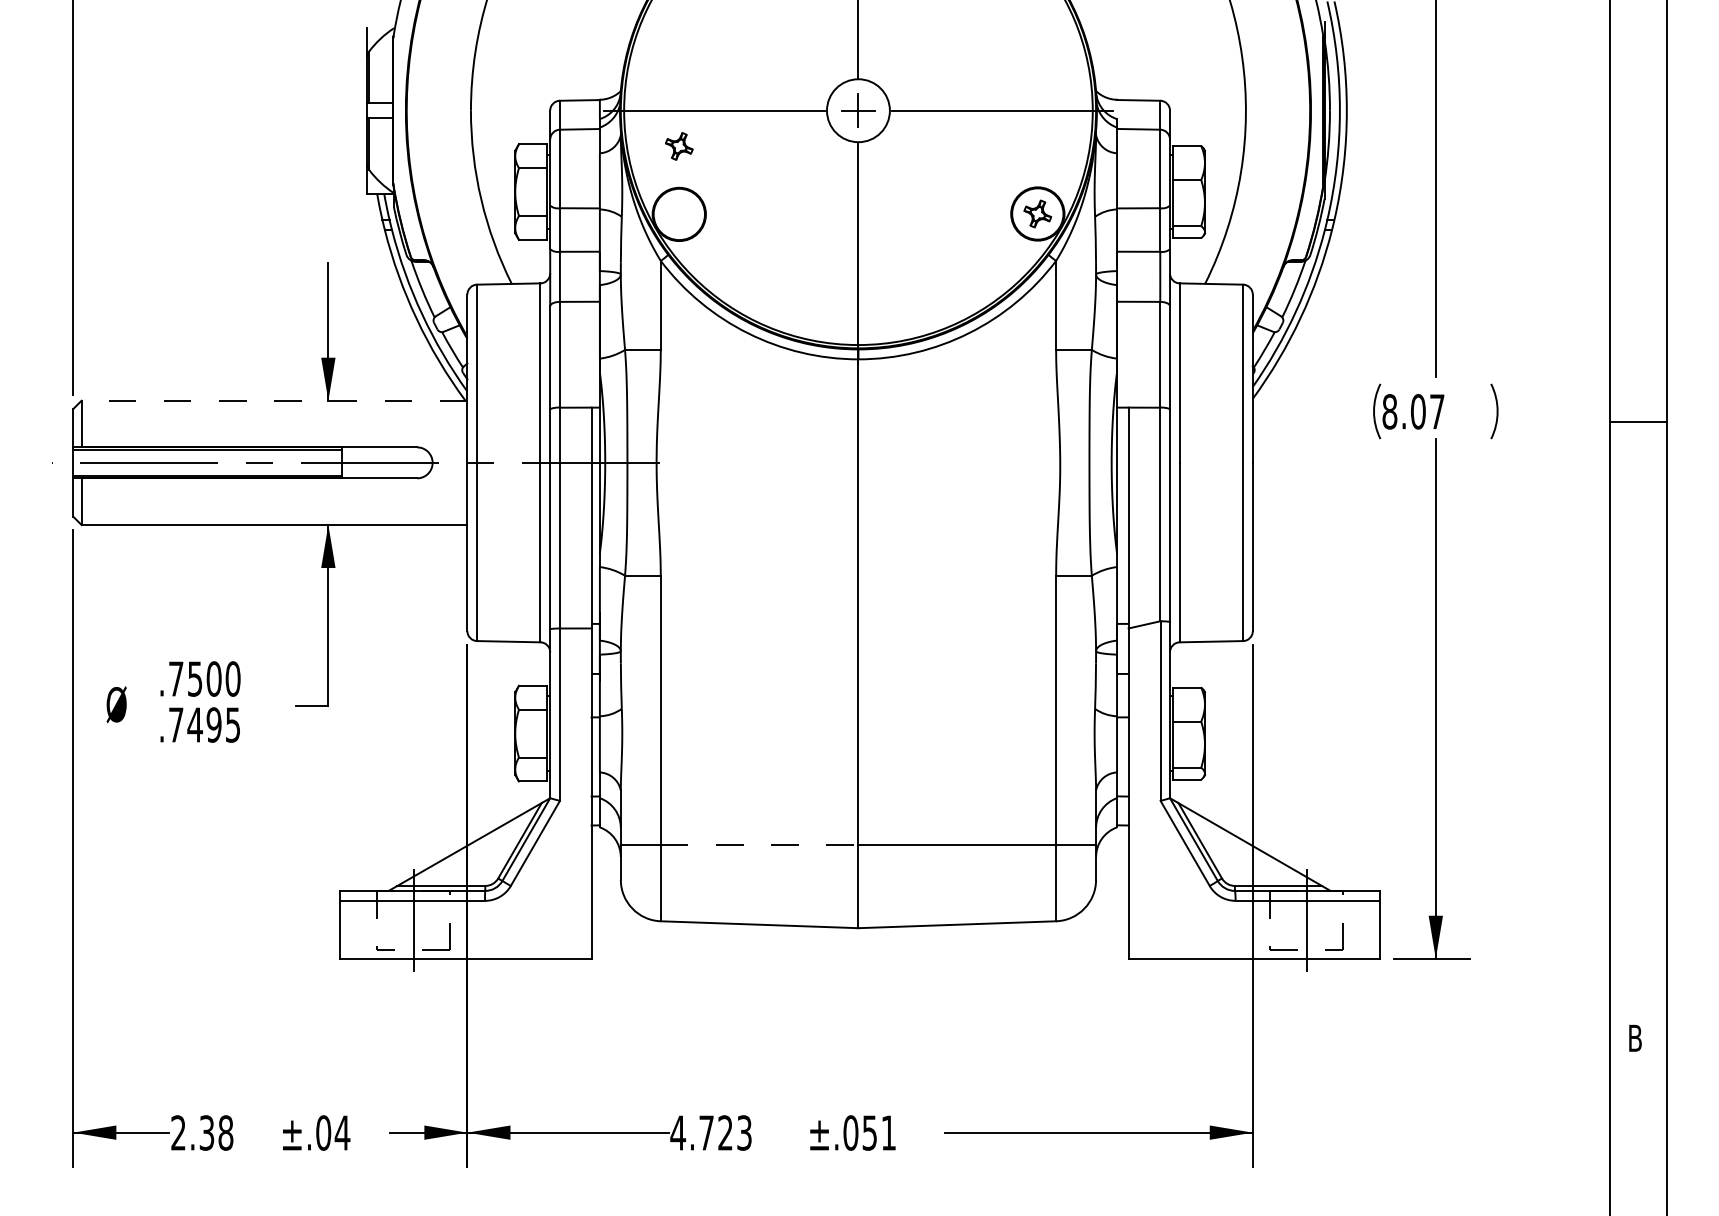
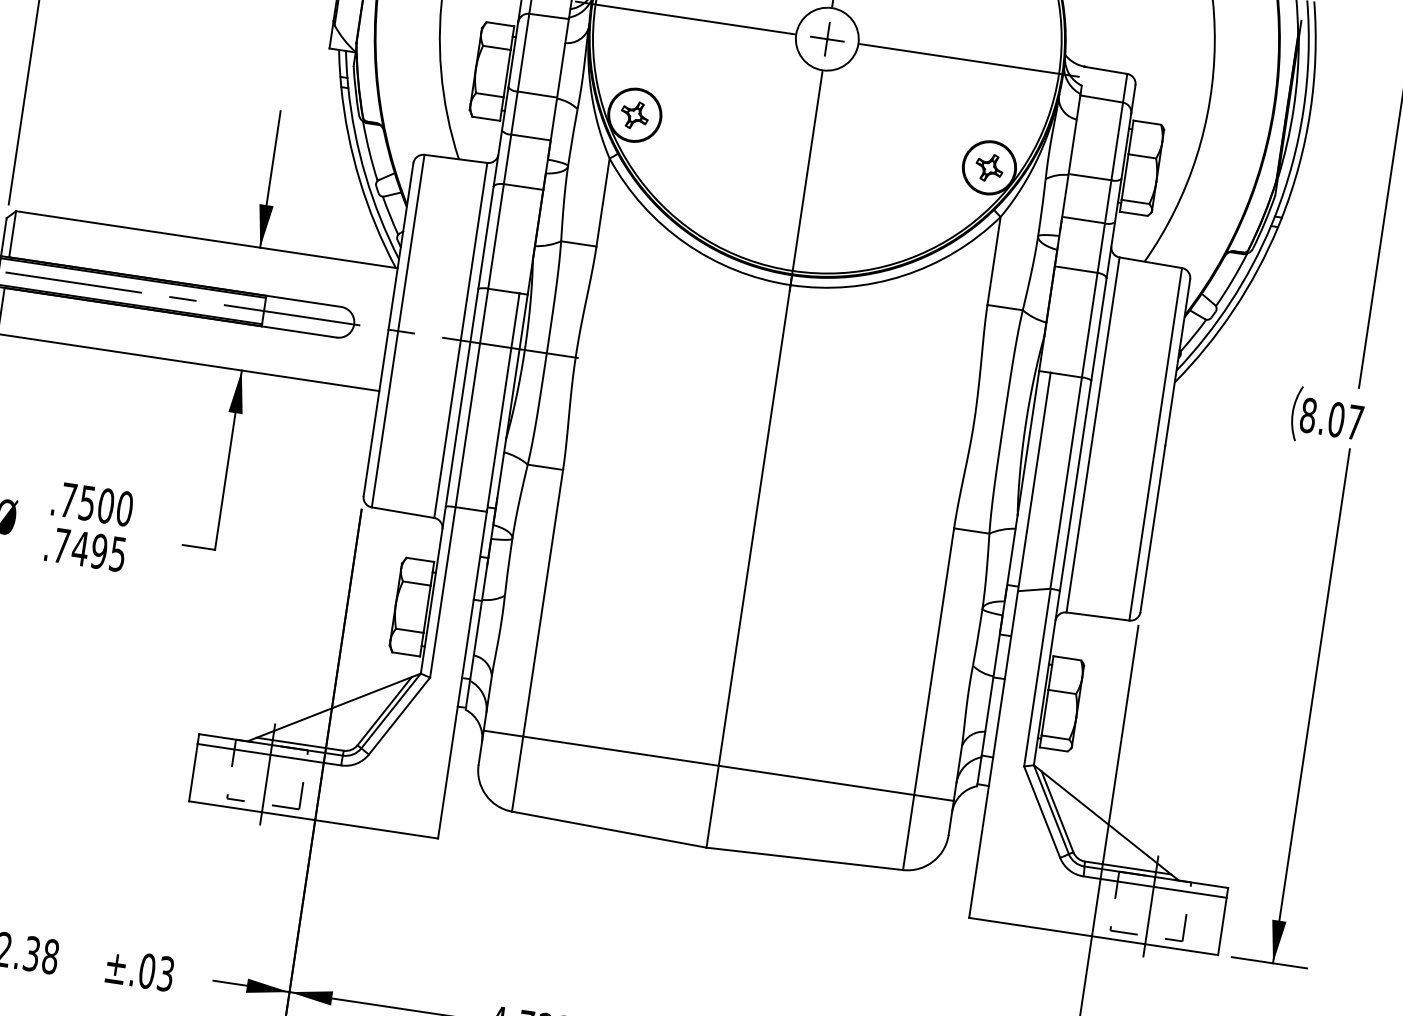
part: (679, 146) -> (635, 115), moved
line: (274, 400) -> (206, 239), dashed -> solid
line: (759, 845) -> (620, 751), dashed -> solid
text: (342, 1132) -> (166, 973), ±.04 -> ±.03

